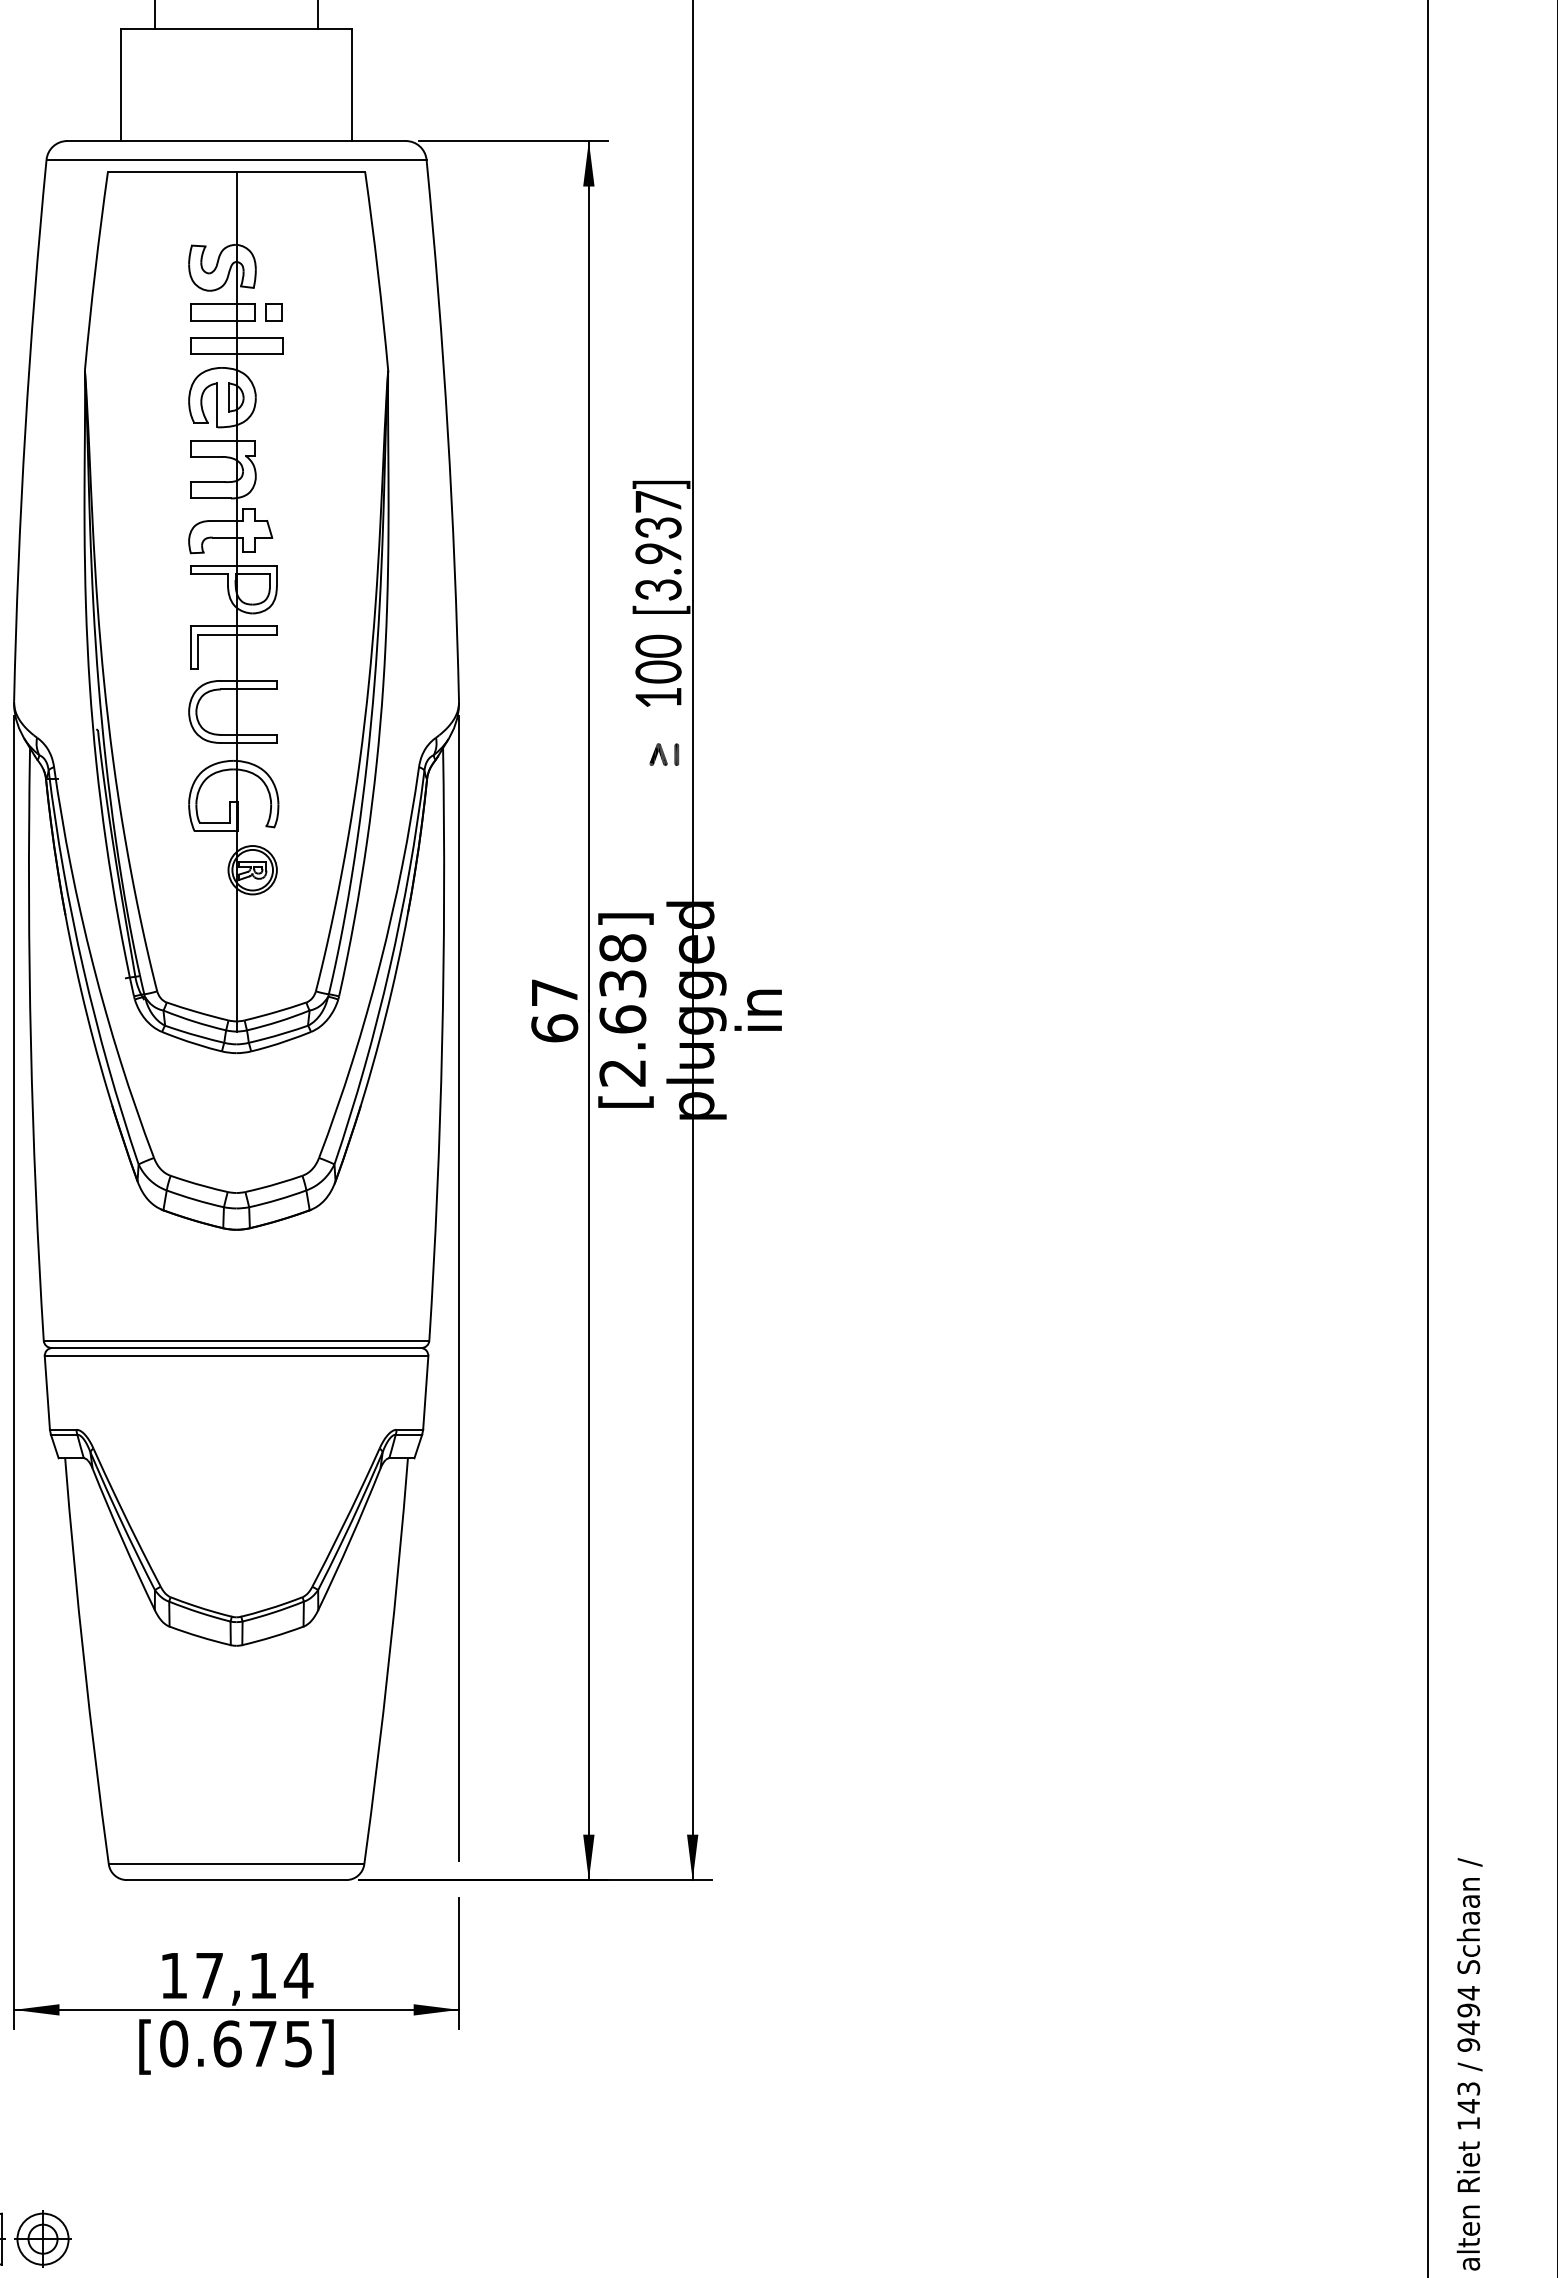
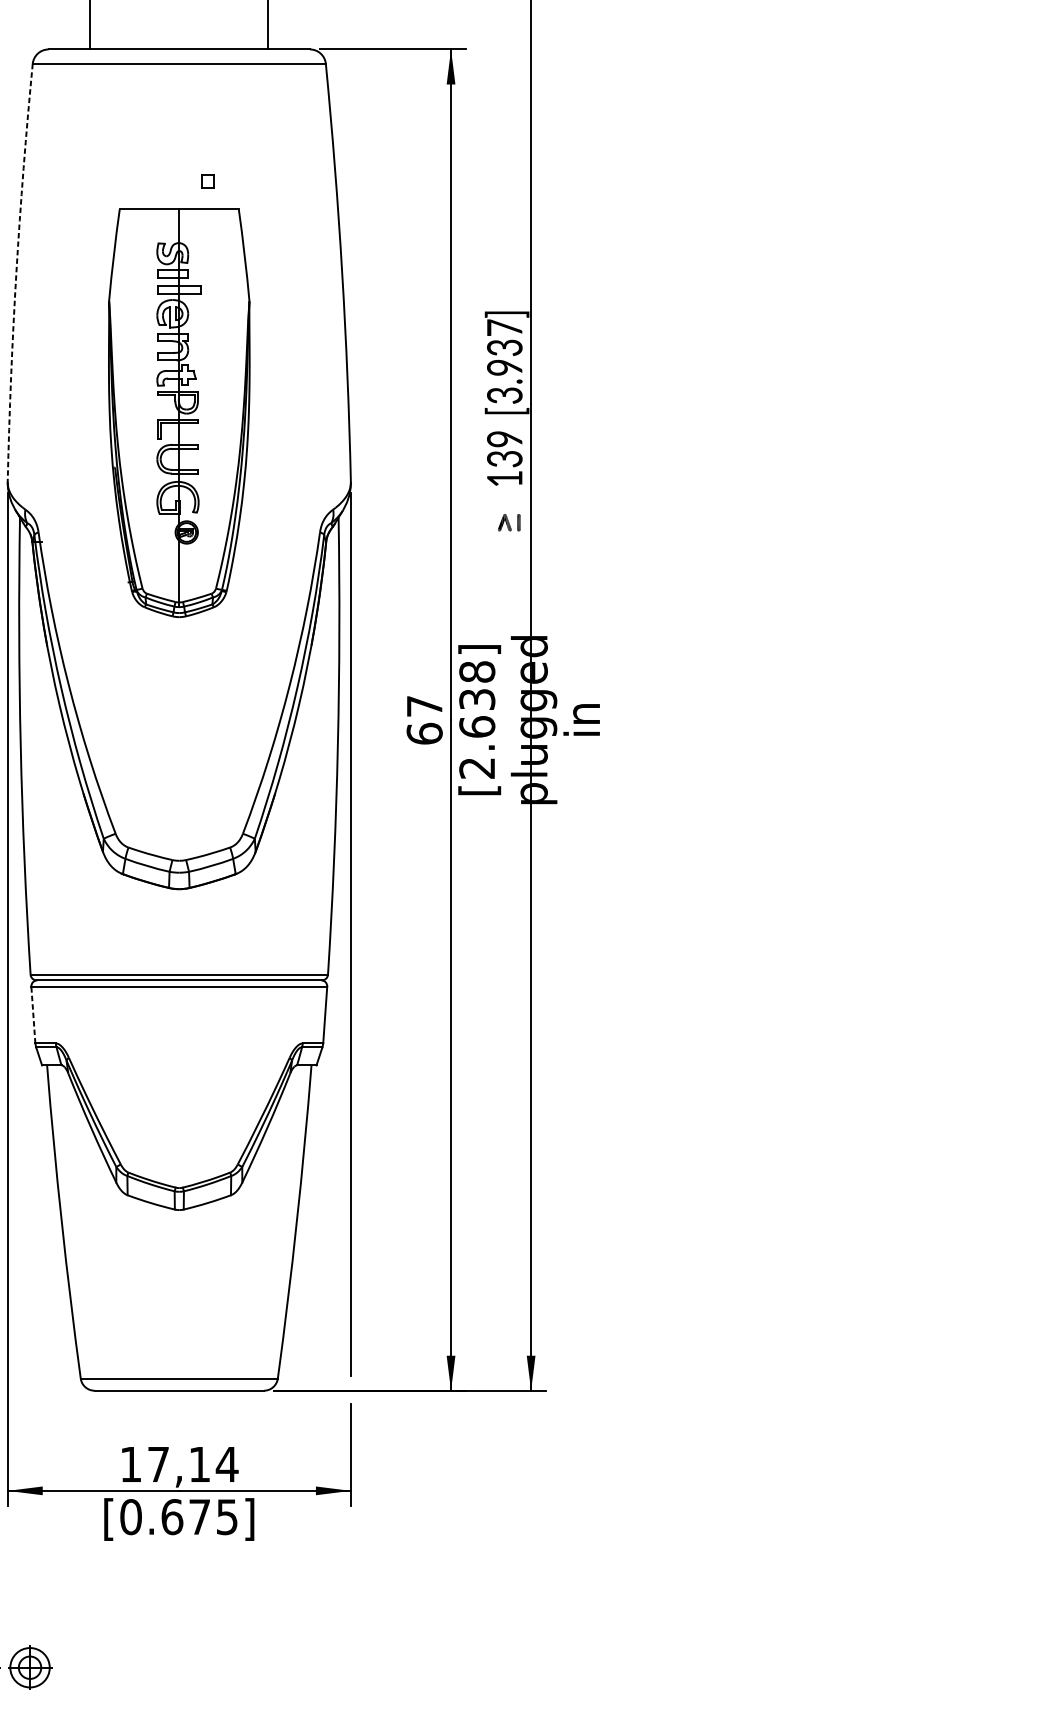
arc: (25, 430) -> (16, 272), solid -> dashed
part: (236, 612) -> (179, 413), size x0.6
text: (658, 658) -> (504, 448), 100 -> 139
line: (47, 1393) -> (33, 1015), solid -> dashed

